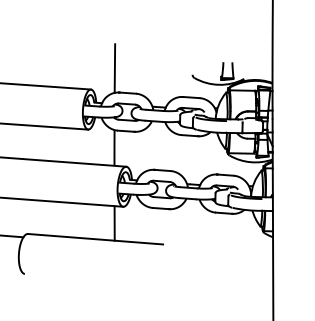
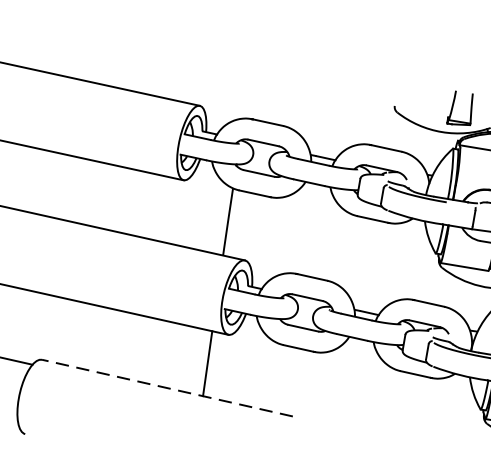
line: (114, 68) -> (249, 72), removed
line: (95, 239) -> (167, 388), solid -> dashed

